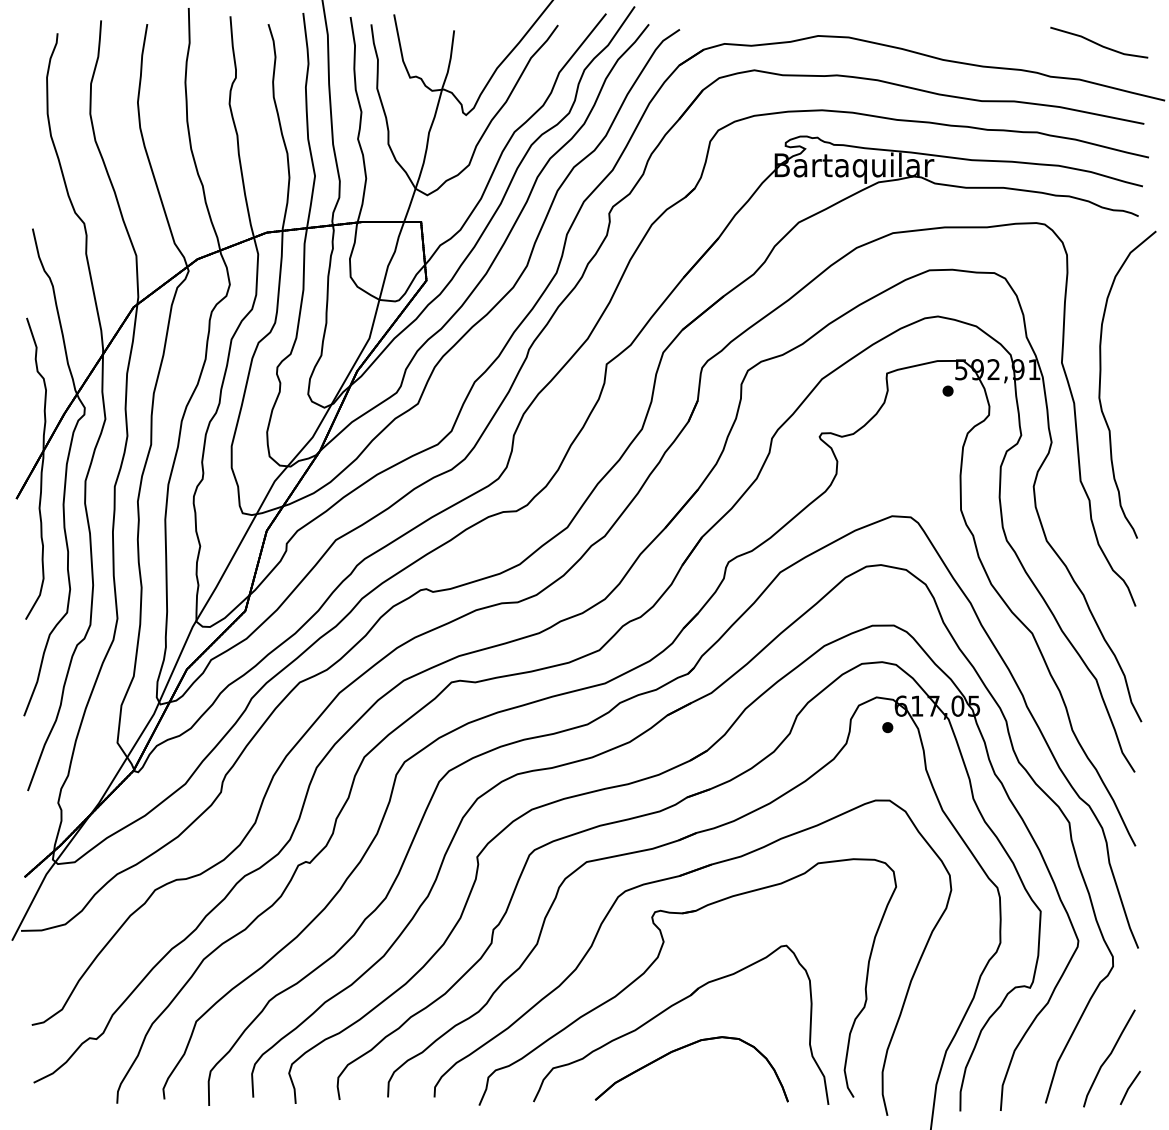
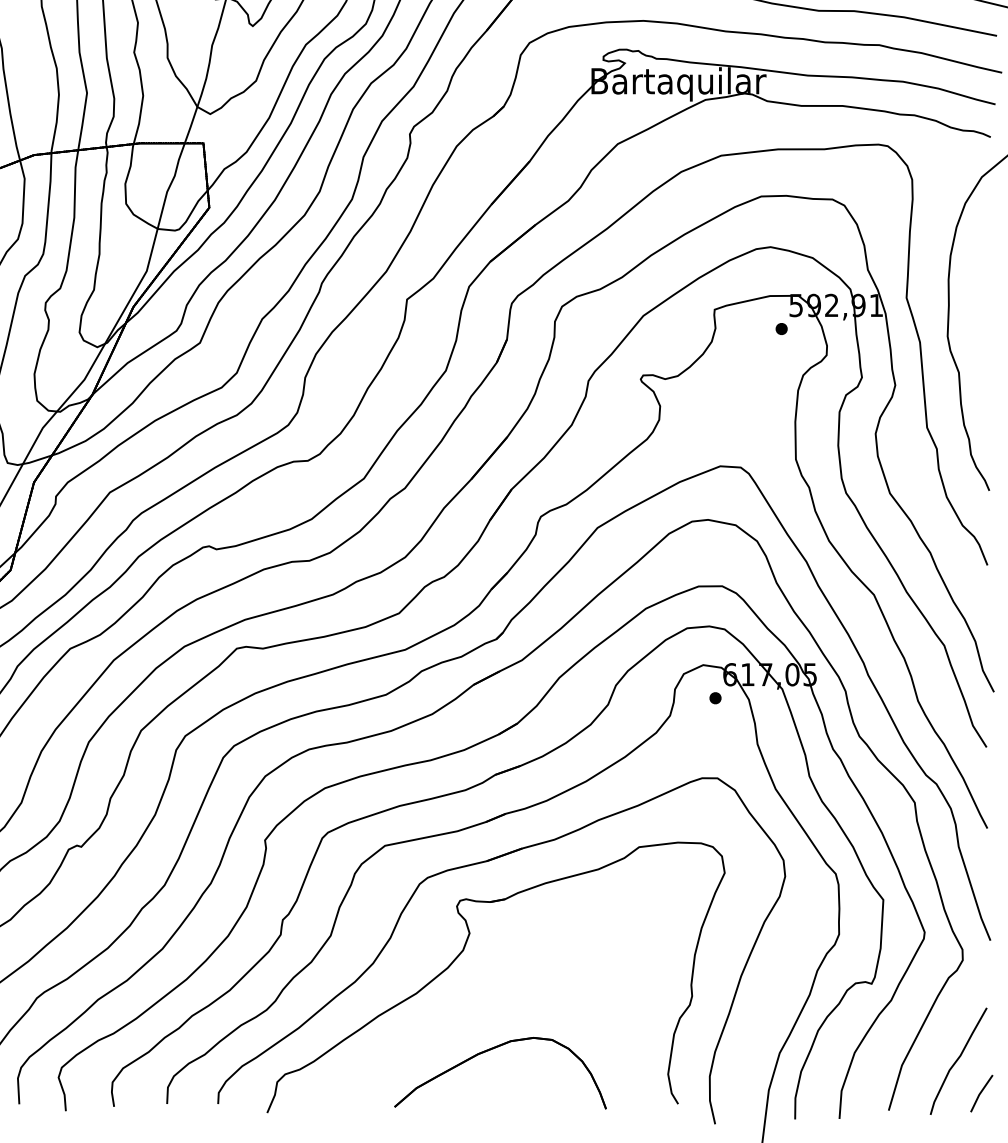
part: (671, 1007) -> (478, 1005), removed

